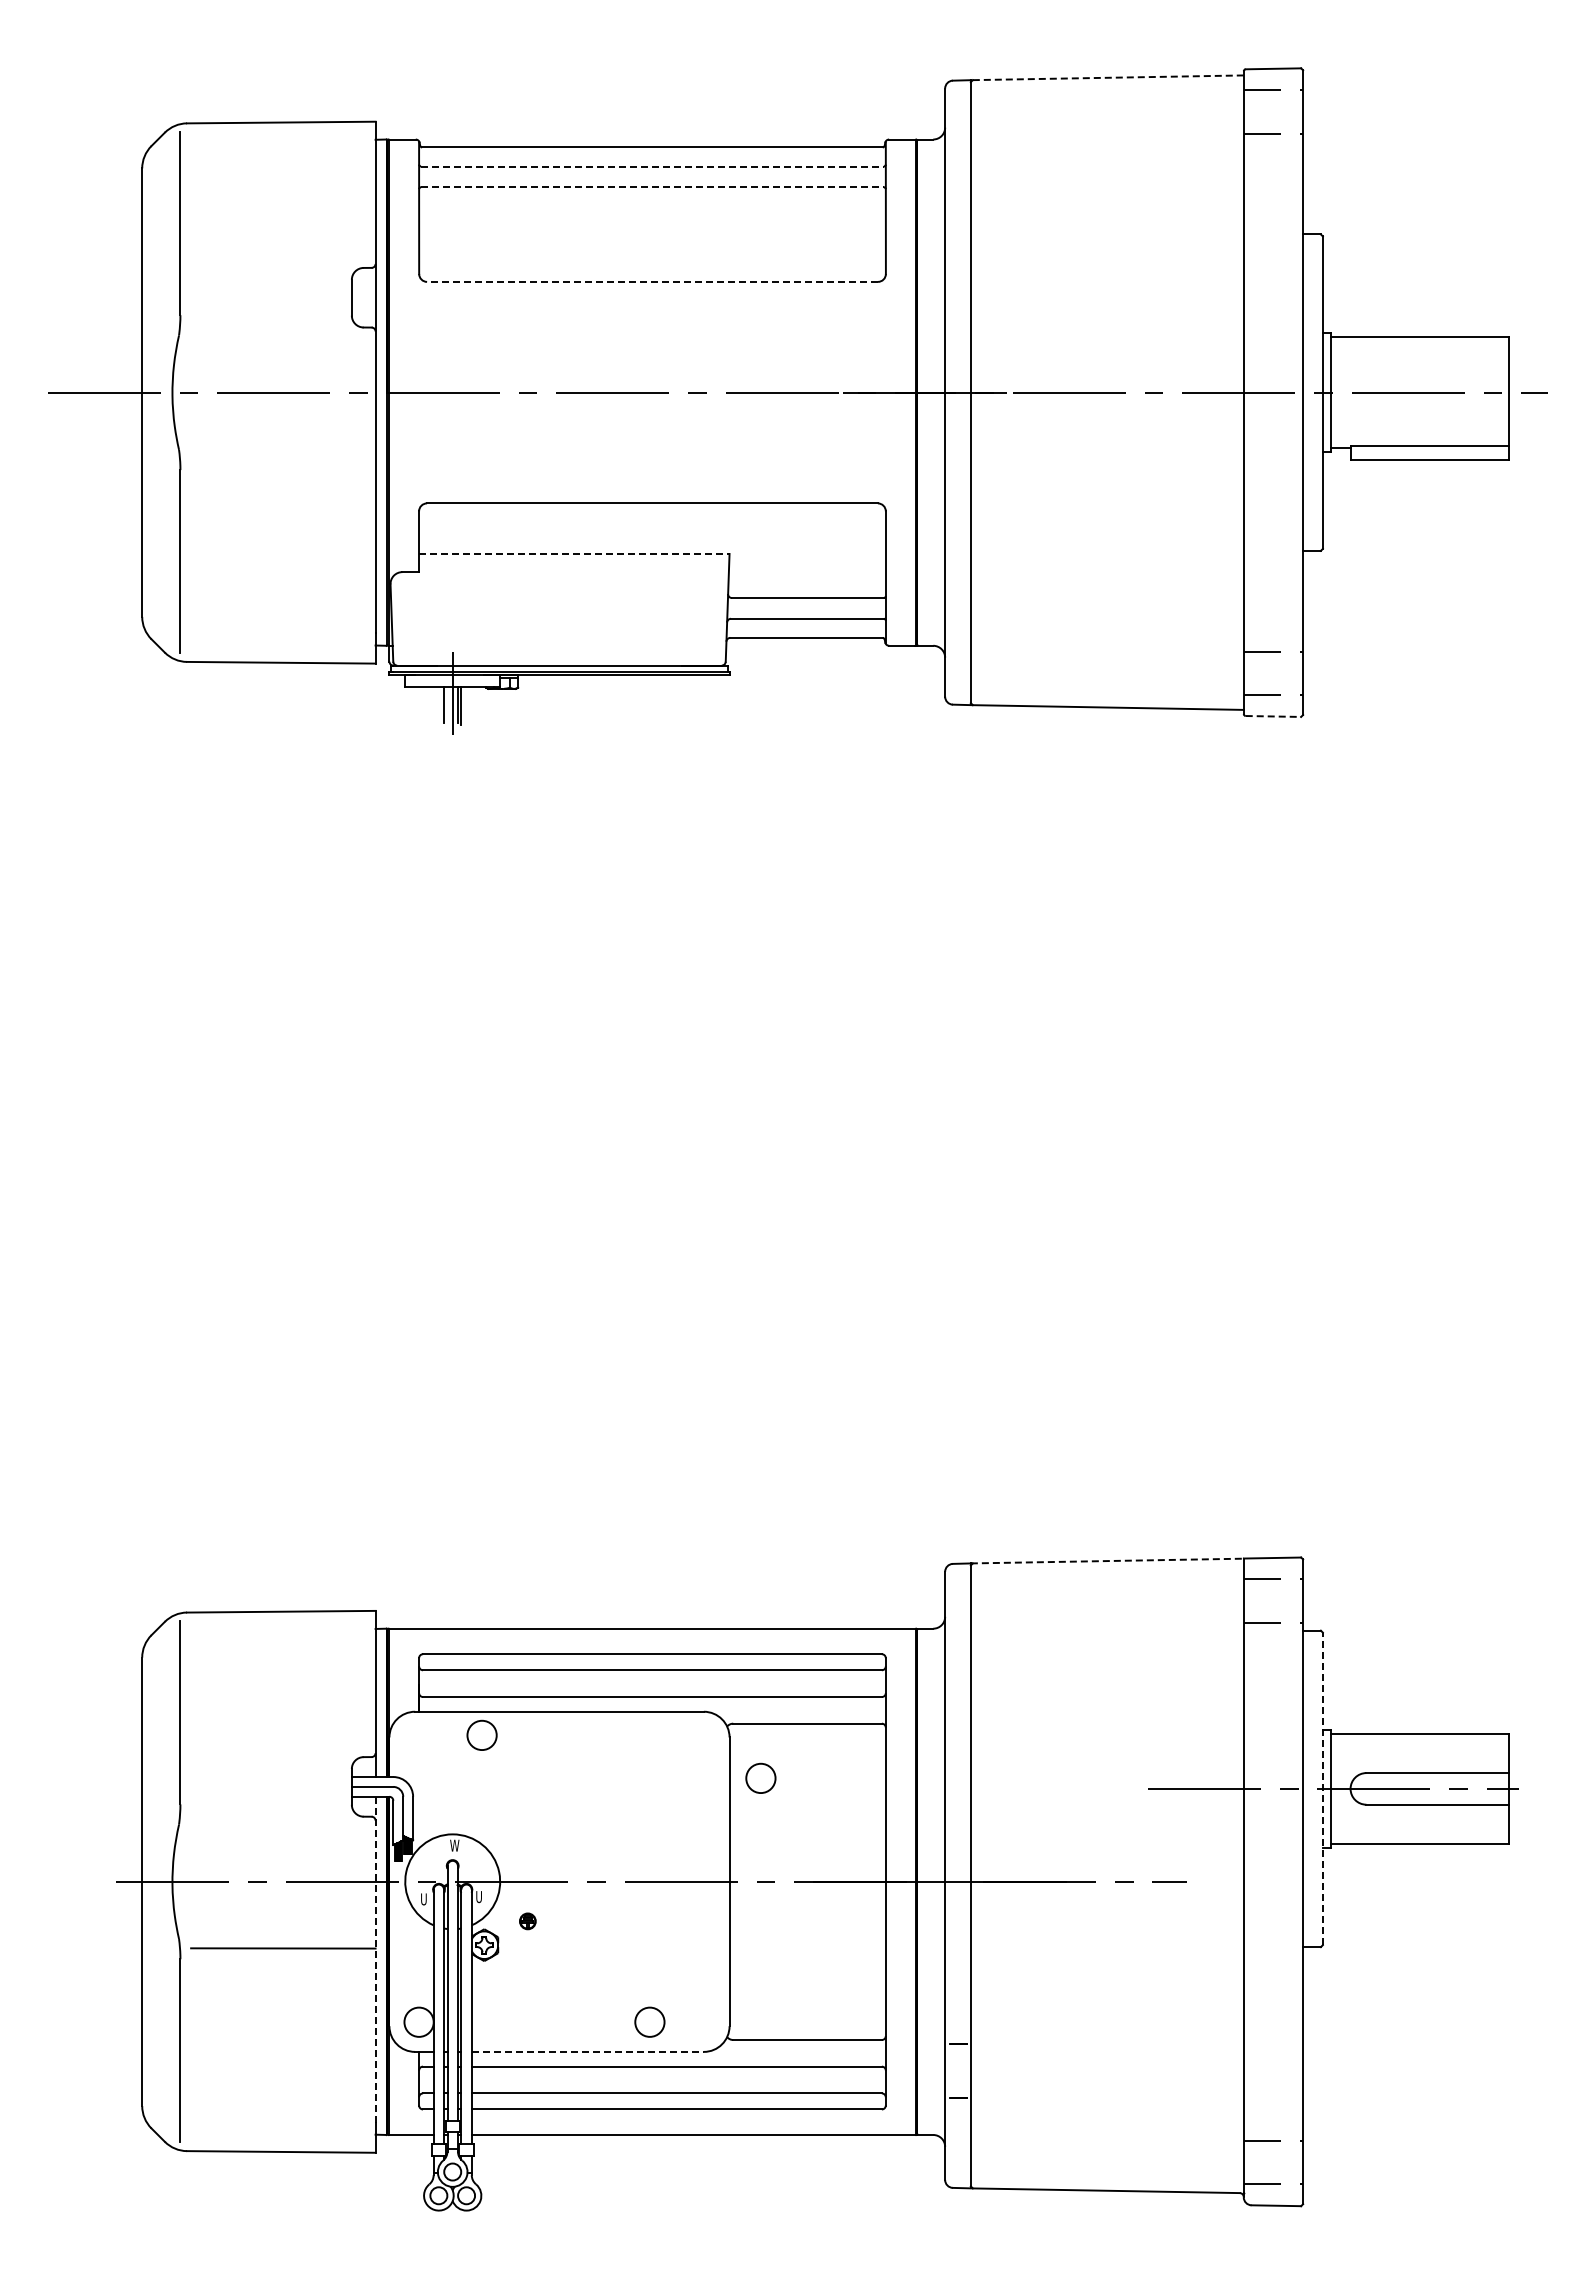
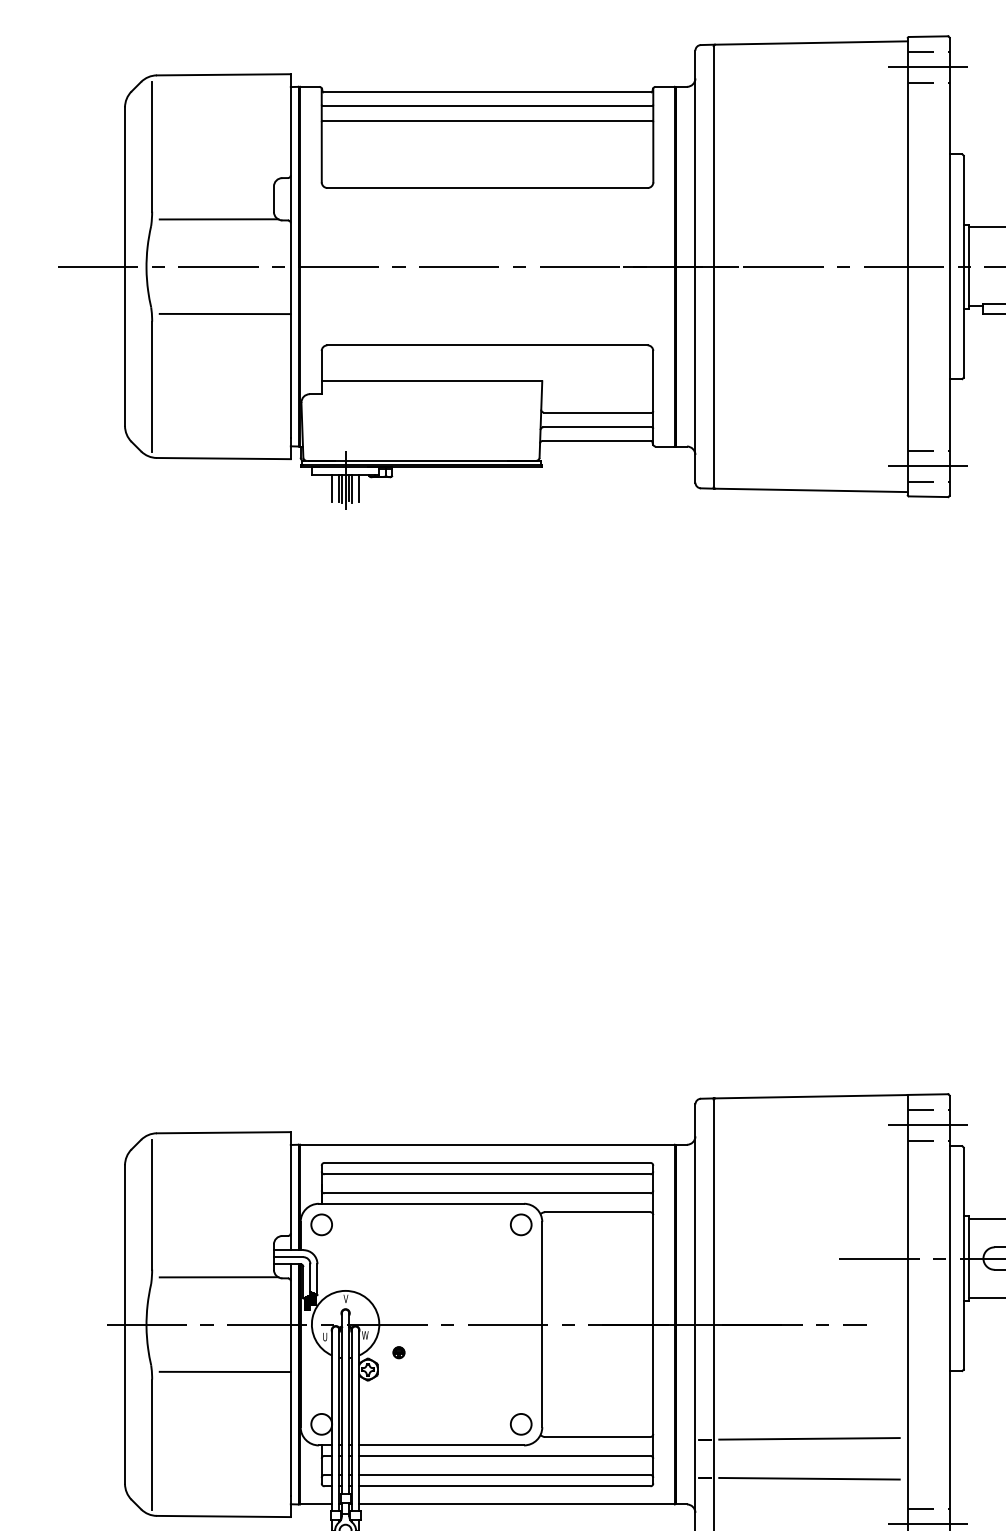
line: (1107, 77) -> (810, 42), dashed -> solid
line: (1273, 111) -> (928, 66), added
line: (652, 166) -> (487, 106), dashed -> solid
line: (652, 187) -> (487, 120), dashed -> solid
line: (652, 281) -> (487, 187), dashed -> solid
line: (274, 325) -> (219, 218), added
line: (283, 459) -> (225, 314), added
line: (574, 554) -> (432, 381), dashed -> solid
line: (1273, 673) -> (928, 466), added
line: (433, 704) -> (331, 488), added
line: (471, 704) -> (358, 488), added
line: (447, 705) -> (341, 488), added
line: (1273, 716) -> (928, 496), dashed -> solid
line: (1107, 1561) -> (810, 1097), dashed -> solid
line: (1273, 1601) -> (928, 1125), added
circle: (481, 1734) -> (321, 1224), moved
circle: (760, 1777) -> (520, 1224), moved
line: (1322, 1788) -> (963, 1258), dashed -> solid
line: (274, 1815) -> (219, 1277), added
text: (454, 1845) -> (346, 1298), W -> V
text: (480, 1897) -> (365, 1335), U -> W
line: (375, 1959) -> (290, 1379), dashed -> solid
circle: (649, 2021) -> (520, 1423), moved
line: (1105, 2042) -> (809, 1438), added
line: (588, 2051) -> (442, 1445), dashed -> solid
line: (1105, 2098) -> (809, 1478), added
line: (1273, 2162) -> (928, 1523), added

